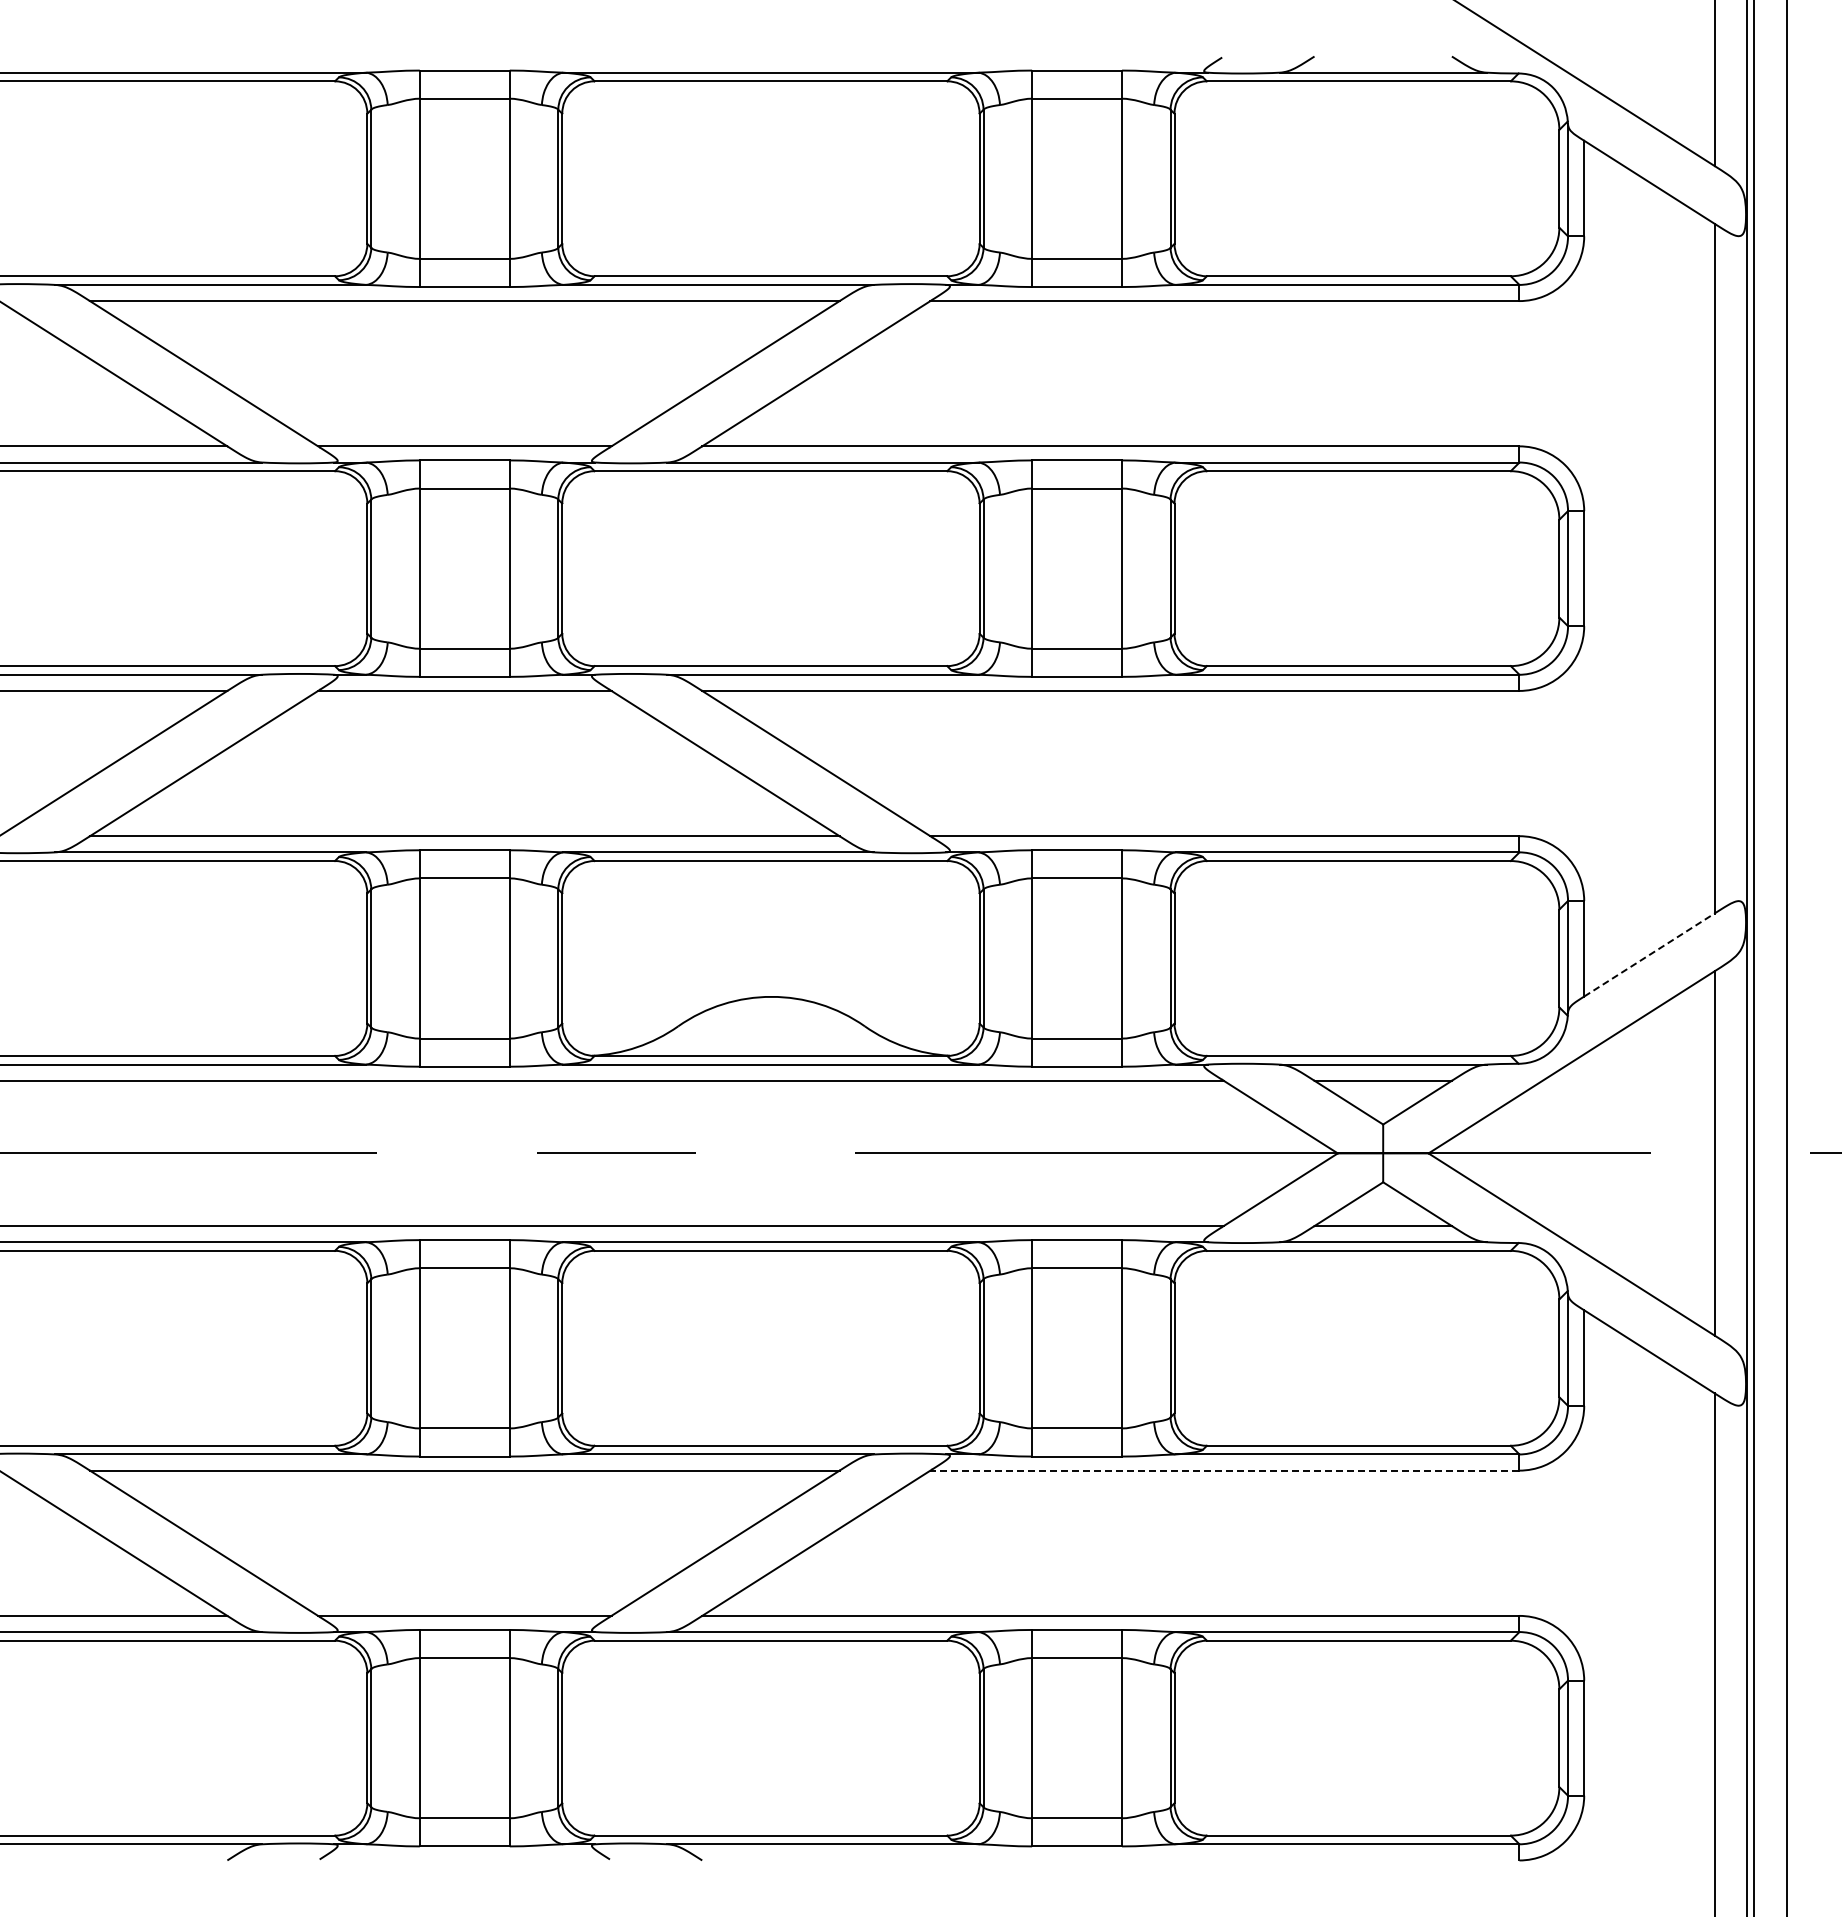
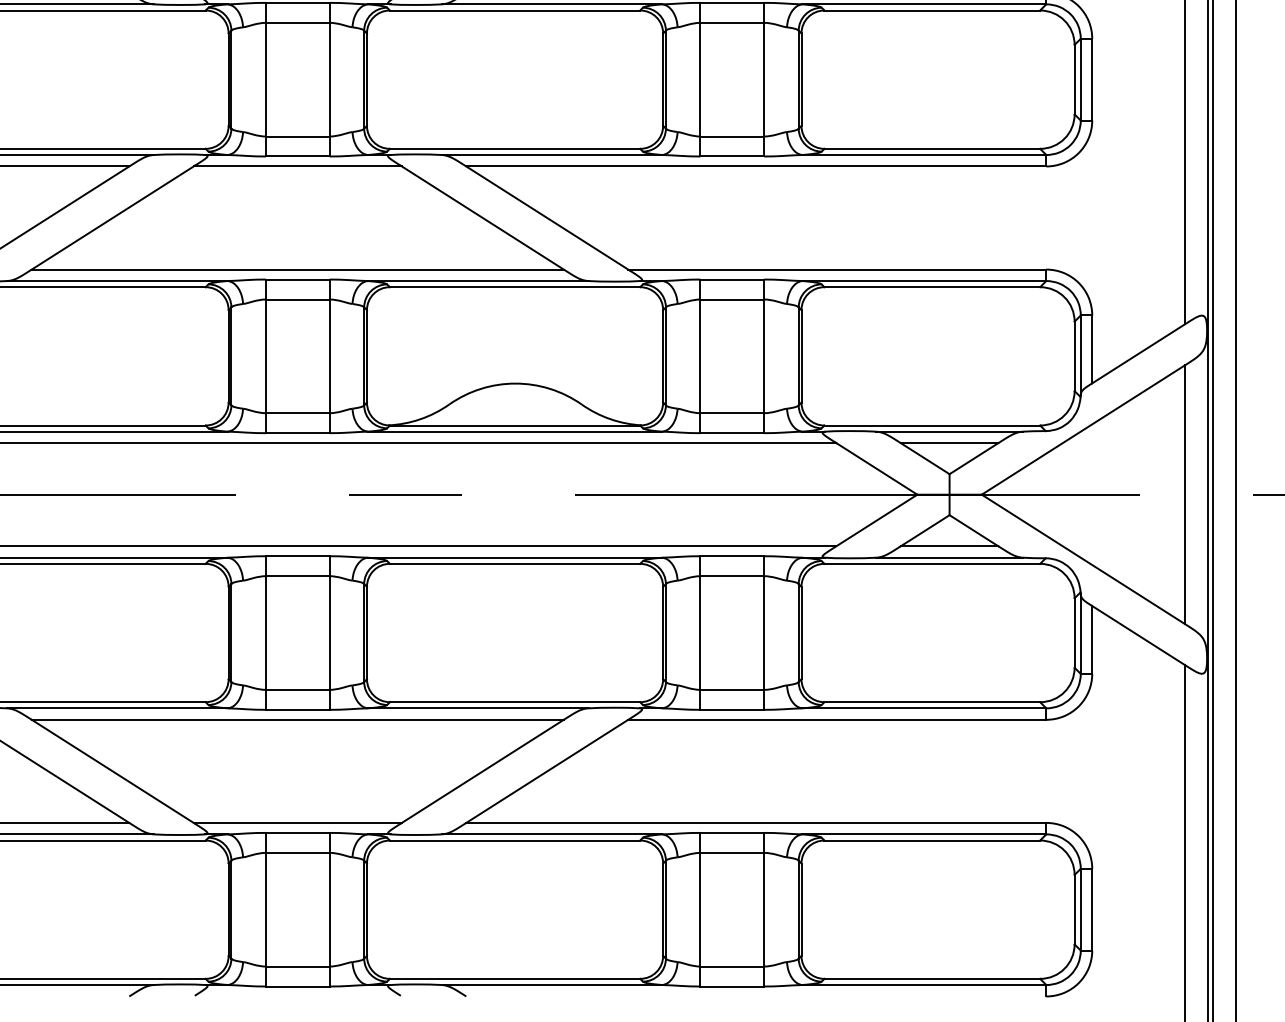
line: (1649, 954) -> (1138, 353), dashed -> solid
line: (1224, 1470) -> (836, 719), dashed -> solid

